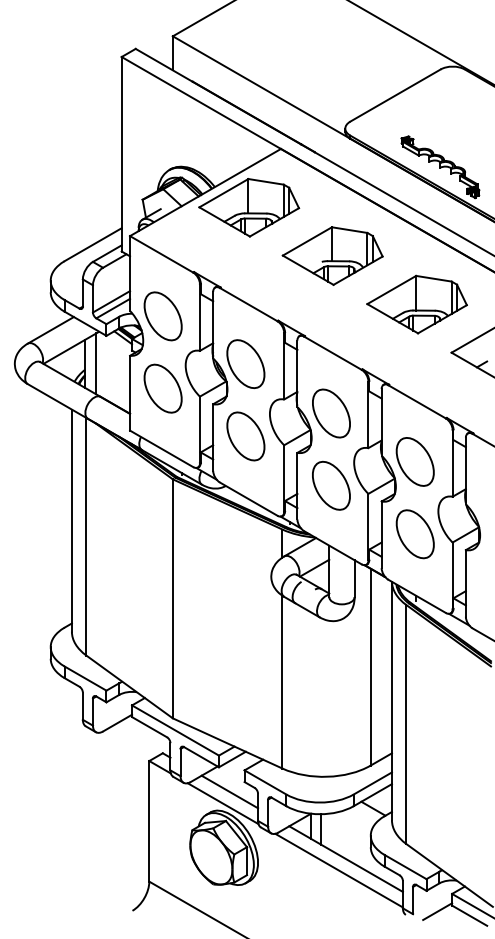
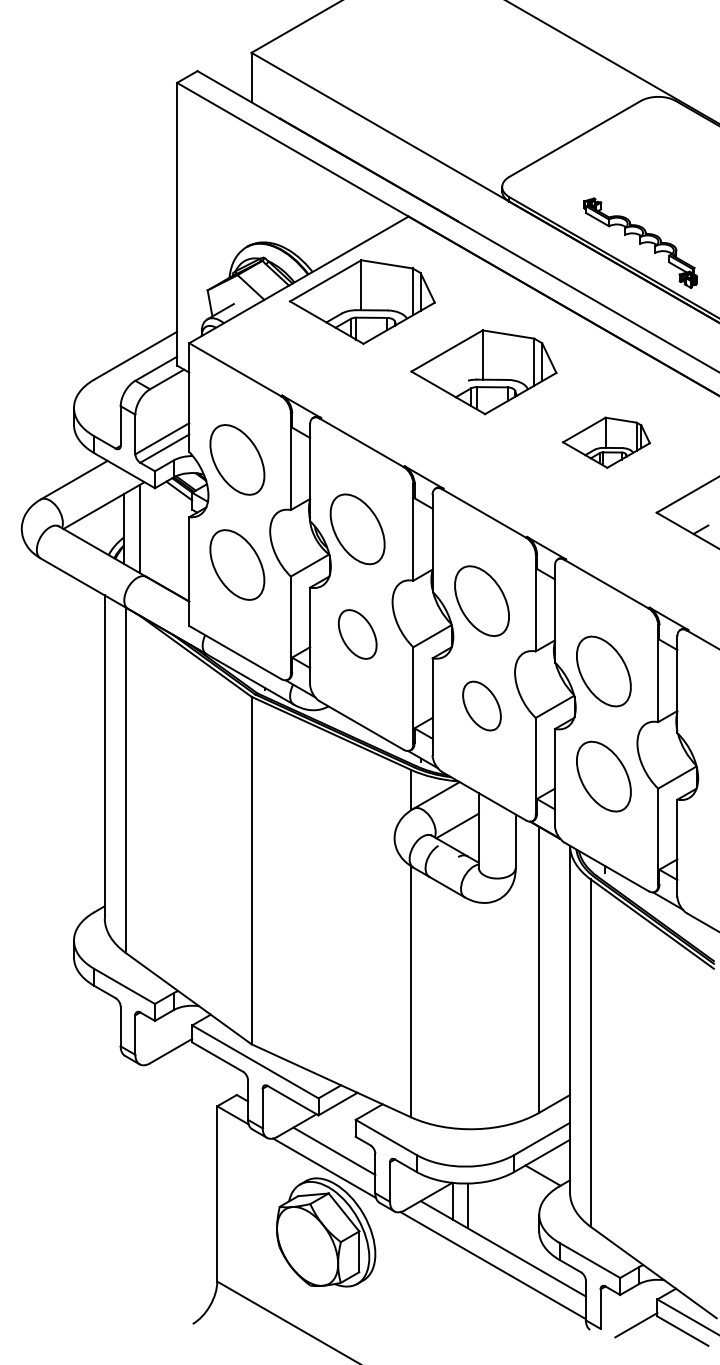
part: (416, 304) -> (605, 442), size x0.6
part: (245, 436) -> (357, 634), size x0.7
part: (331, 485) -> (482, 705), size x0.7

